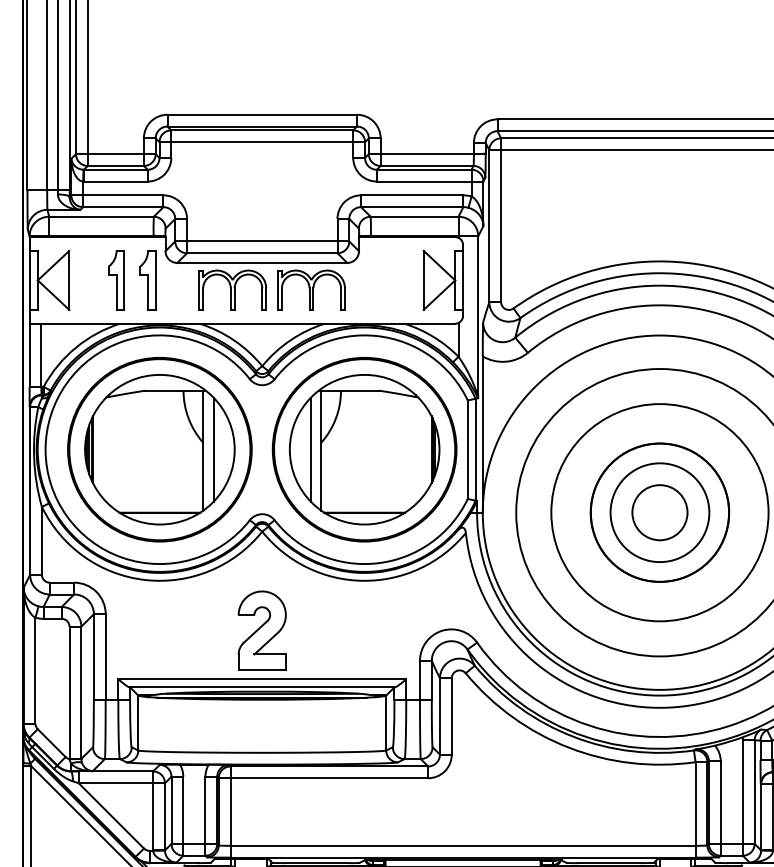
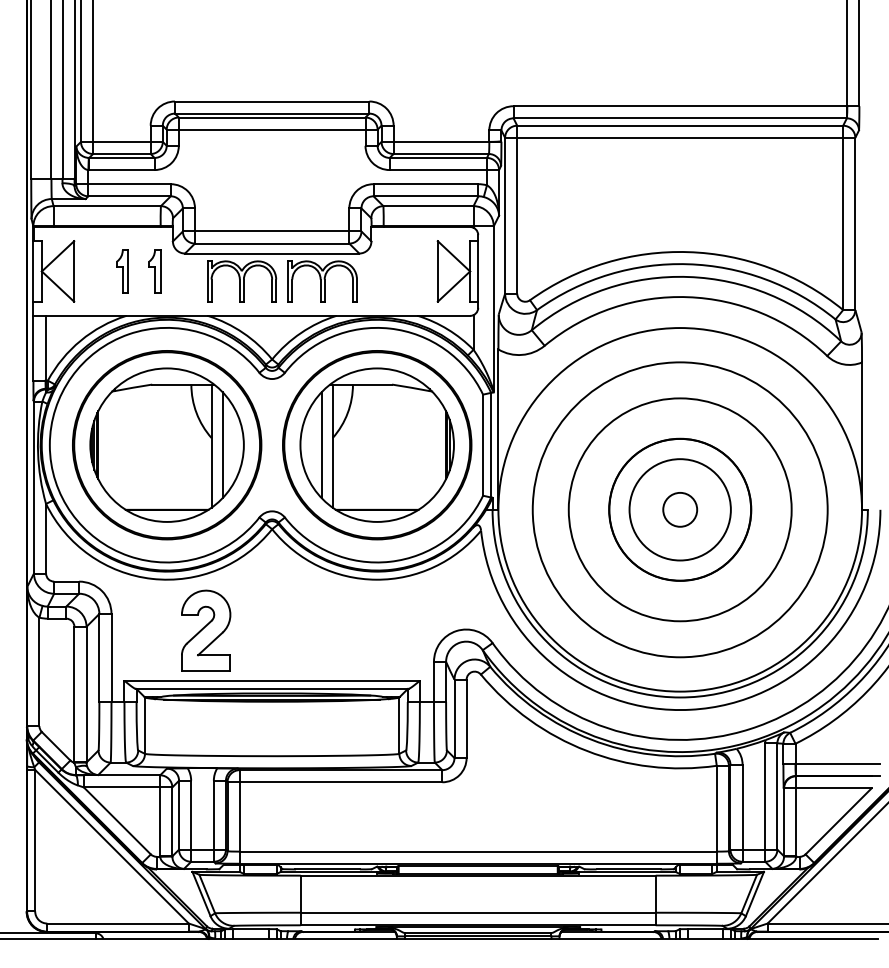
part: (116, 280) -> (122, 271), size x0.7
part: (147, 280) -> (154, 271), size x0.7
circle: (659, 512) -> (679, 509), size x0.6
part: (262, 630) -> (206, 630), moved

